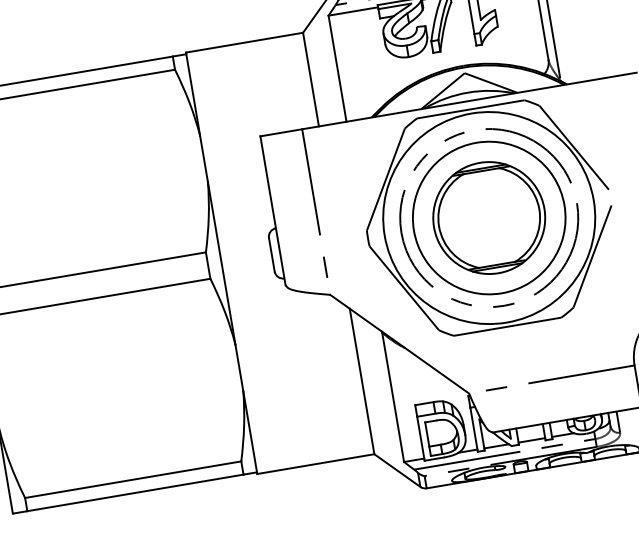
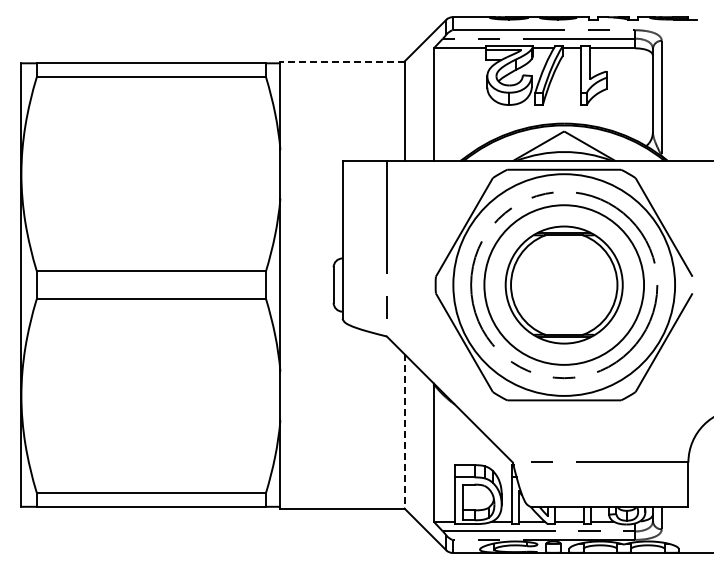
line: (244, 42) -> (342, 61), solid -> dashed
line: (362, 381) -> (404, 431), solid -> dashed

